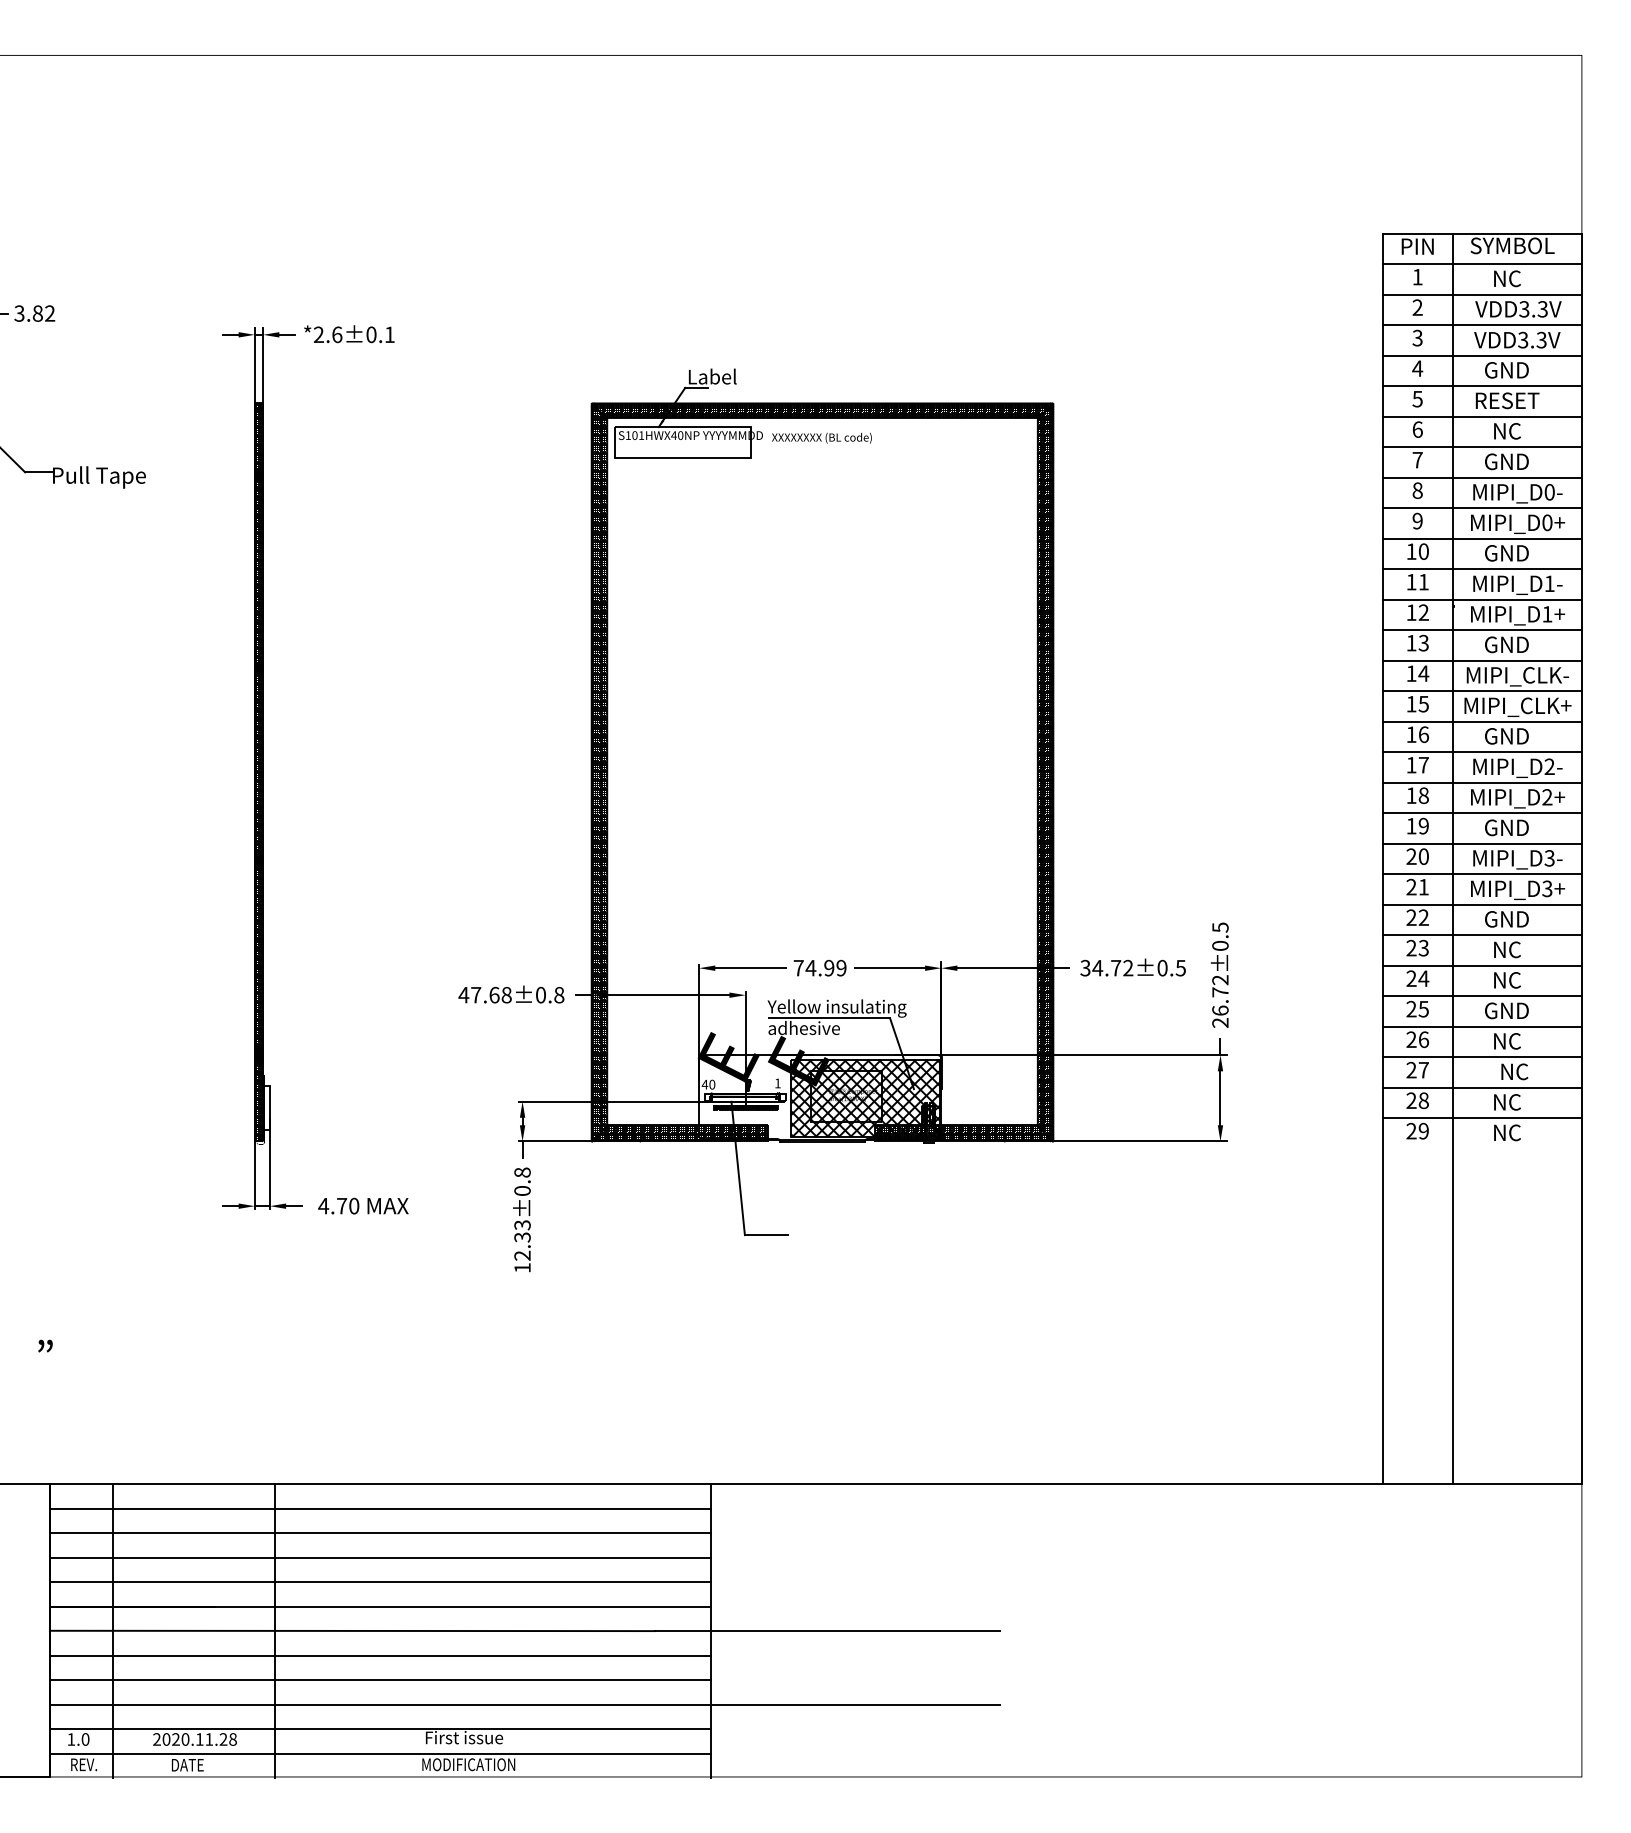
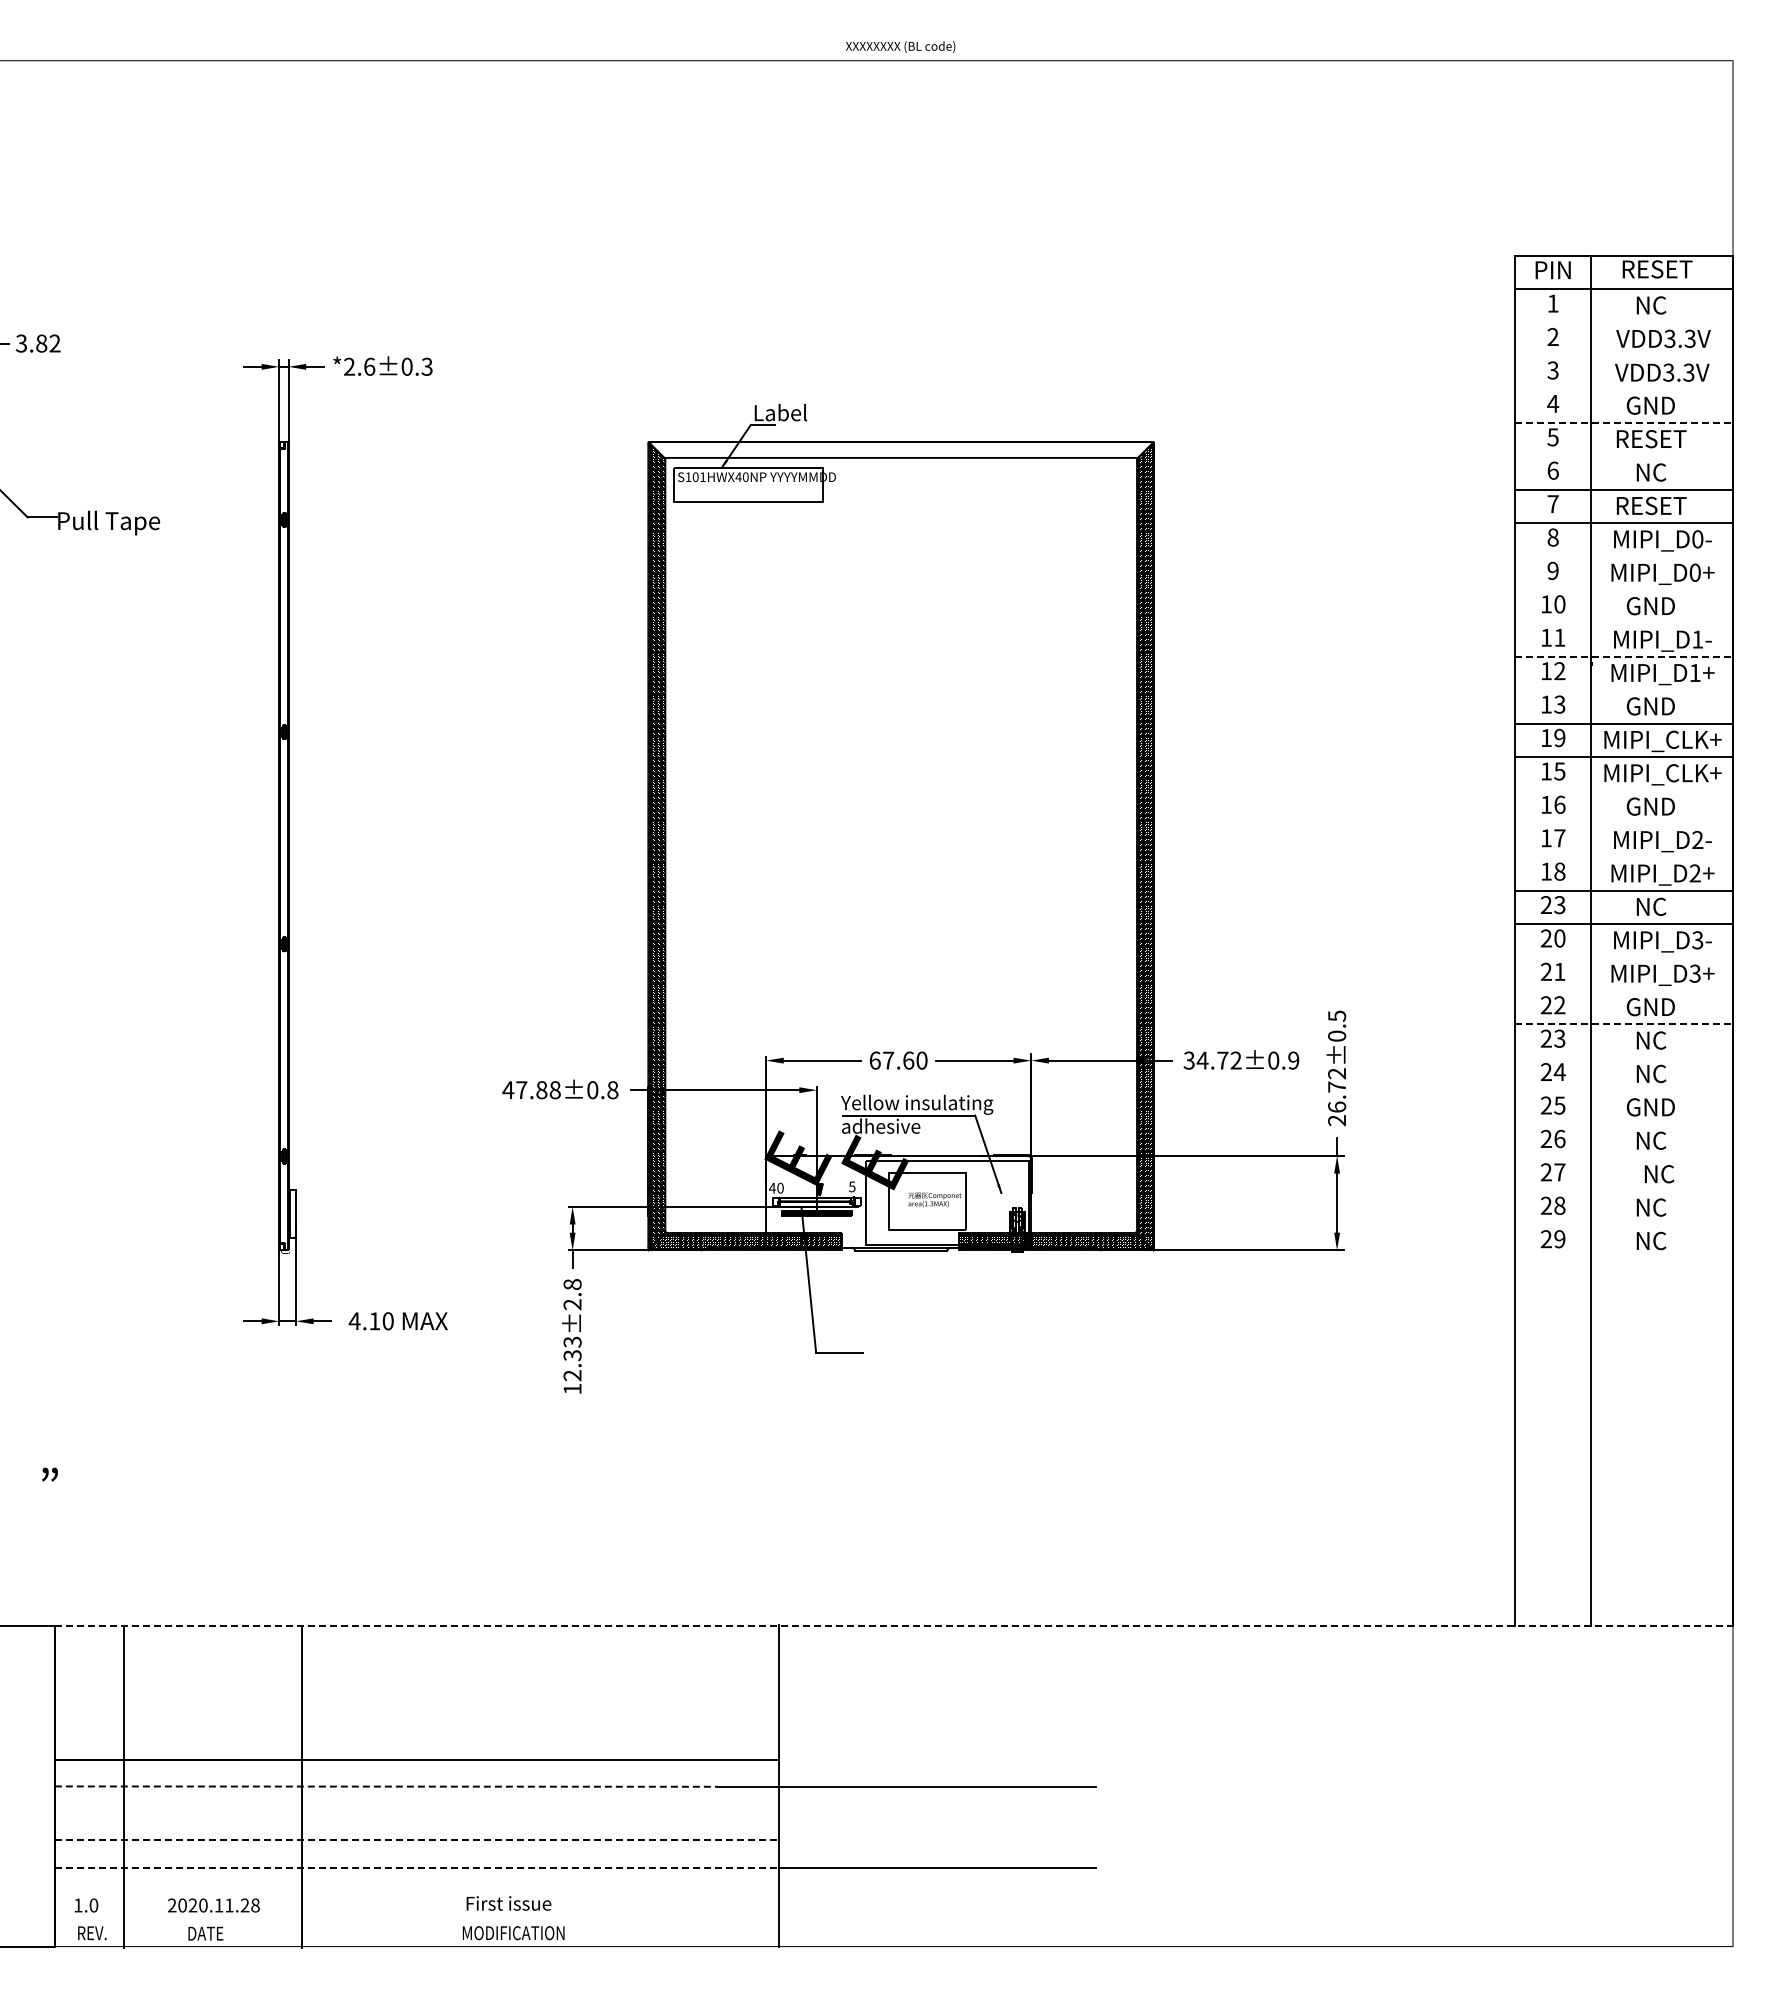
text: (1512, 245) -> (1657, 269), SYMBOL -> RESET
line: (1481, 294) -> (1623, 322), removed
line: (1481, 325) -> (1623, 356), removed
text: (389, 334) -> (426, 366), *2.6±0.1 -> *2.6±0.3
line: (1481, 355) -> (1623, 389), removed
line: (1482, 385) -> (1624, 422), solid -> dashed
hatch: (822, 410) -> (901, 449), removed
line: (1481, 416) -> (1623, 456), removed
text: (821, 437) -> (900, 46), moved
text: (1507, 461) -> (1651, 505), GND -> RESET
line: (1481, 507) -> (1623, 556), removed
line: (1481, 539) -> (1623, 590), removed
line: (1481, 569) -> (1623, 623), removed
line: (1482, 599) -> (1624, 656), solid -> dashed
line: (1481, 630) -> (1623, 690), removed
text: (1423, 673) -> (1559, 737), 14 -> 19
text: (1517, 676) -> (1662, 741), MIPI_CLK- -> MIPI_CLK+
line: (1481, 721) -> (1623, 790), removed
line: (1481, 751) -> (1623, 823), removed
hatch: (259, 772) -> (284, 846), removed
line: (1481, 782) -> (1623, 857), removed
text: (1417, 826) -> (1552, 905), 19 -> 23
text: (1506, 827) -> (1650, 906), GND -> NC
line: (1481, 874) -> (1623, 957), removed
line: (1481, 904) -> (1623, 990), removed
line: (1482, 935) -> (1624, 1024), solid -> dashed
line: (1481, 965) -> (1623, 1057), removed
text: (820, 968) -> (898, 1060), 74.99 -> 67.60
text: (1180, 968) -> (1293, 1060), 34.72±0.5 -> 34.72±0.9
text: (494, 995) -> (541, 1090), 47.68±0.8 -> 47.88±0.8
line: (1481, 996) -> (1623, 1091), removed
line: (1481, 1026) -> (1623, 1124), removed
line: (1481, 1057) -> (1623, 1158), removed
text: (778, 1083) -> (852, 1186), 1 -> 5
line: (1481, 1087) -> (1623, 1191), removed
hatch: (864, 1097) -> (947, 1202), removed
line: (1481, 1117) -> (1623, 1224), removed
text: (522, 1190) -> (572, 1304), 12.33±0.8 -> 12.33±2.8
text: (341, 1206) -> (374, 1321), 4.70 -> 4.10
line: (816, 1483) -> (894, 1625), solid -> dashed
line: (380, 1508) -> (416, 1652), removed
line: (380, 1533) -> (416, 1679), removed
line: (380, 1557) -> (416, 1706), removed
line: (380, 1582) -> (416, 1733), removed
line: (352, 1630) -> (386, 1786), solid -> dashed
line: (380, 1655) -> (416, 1813), removed
line: (380, 1680) -> (417, 1840), solid -> dashed
line: (380, 1704) -> (417, 1867), solid -> dashed
line: (380, 1729) -> (416, 1894), removed
line: (380, 1754) -> (416, 1921), removed

